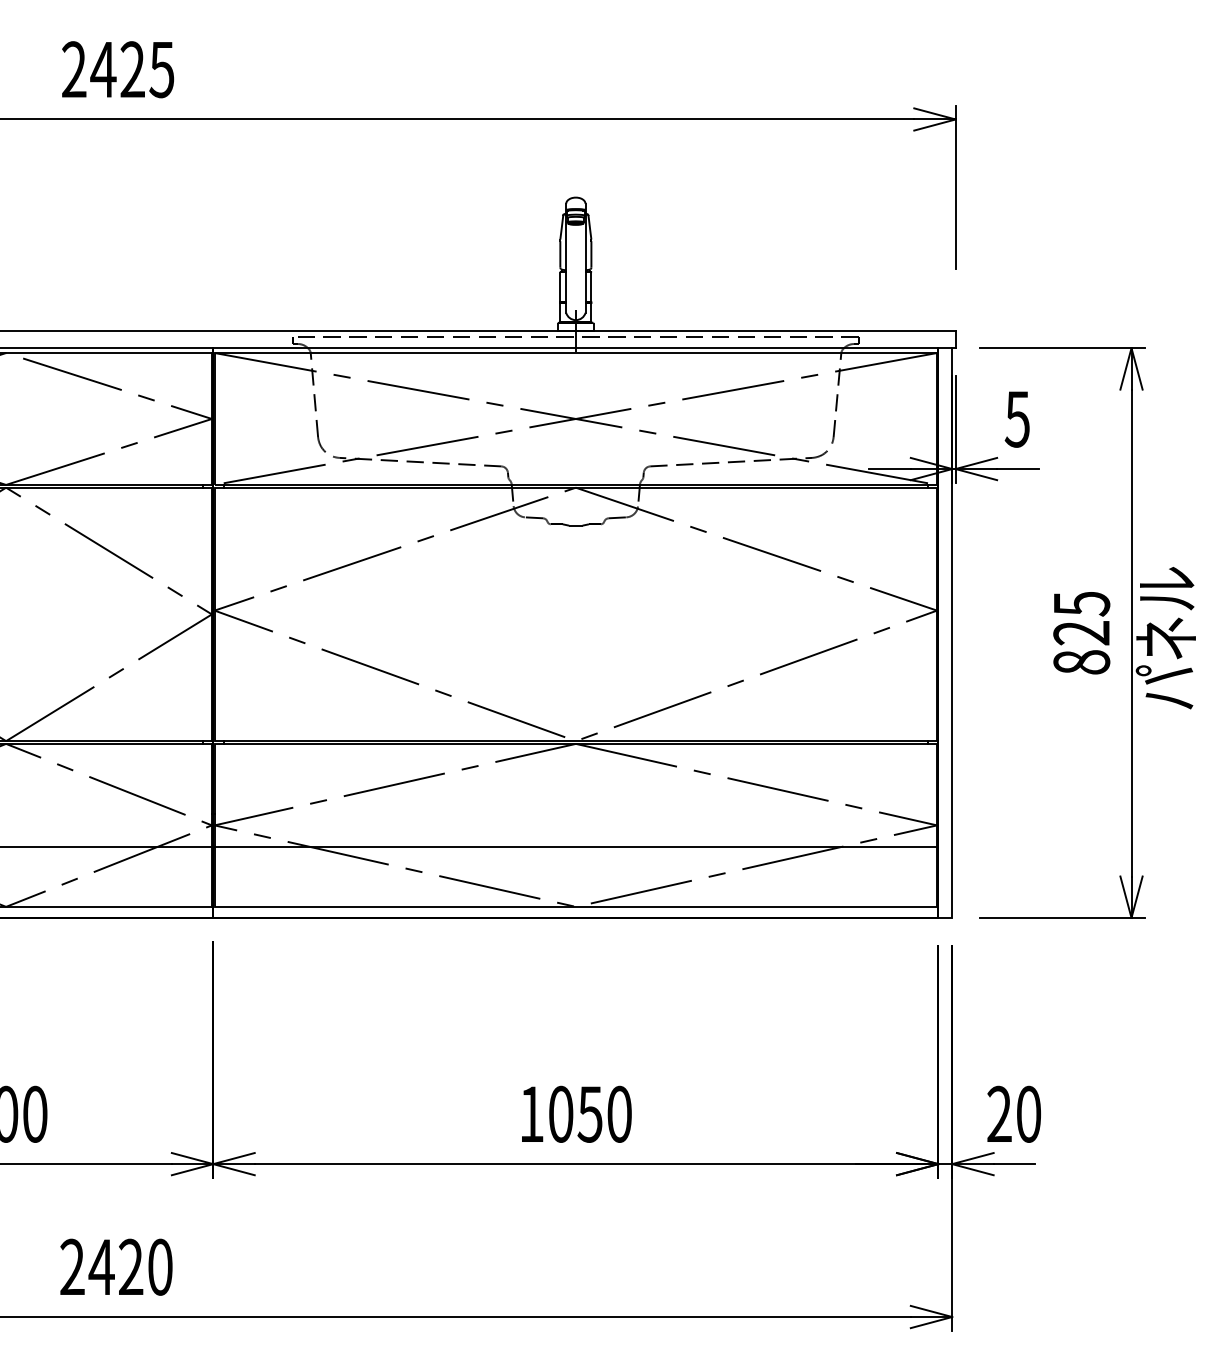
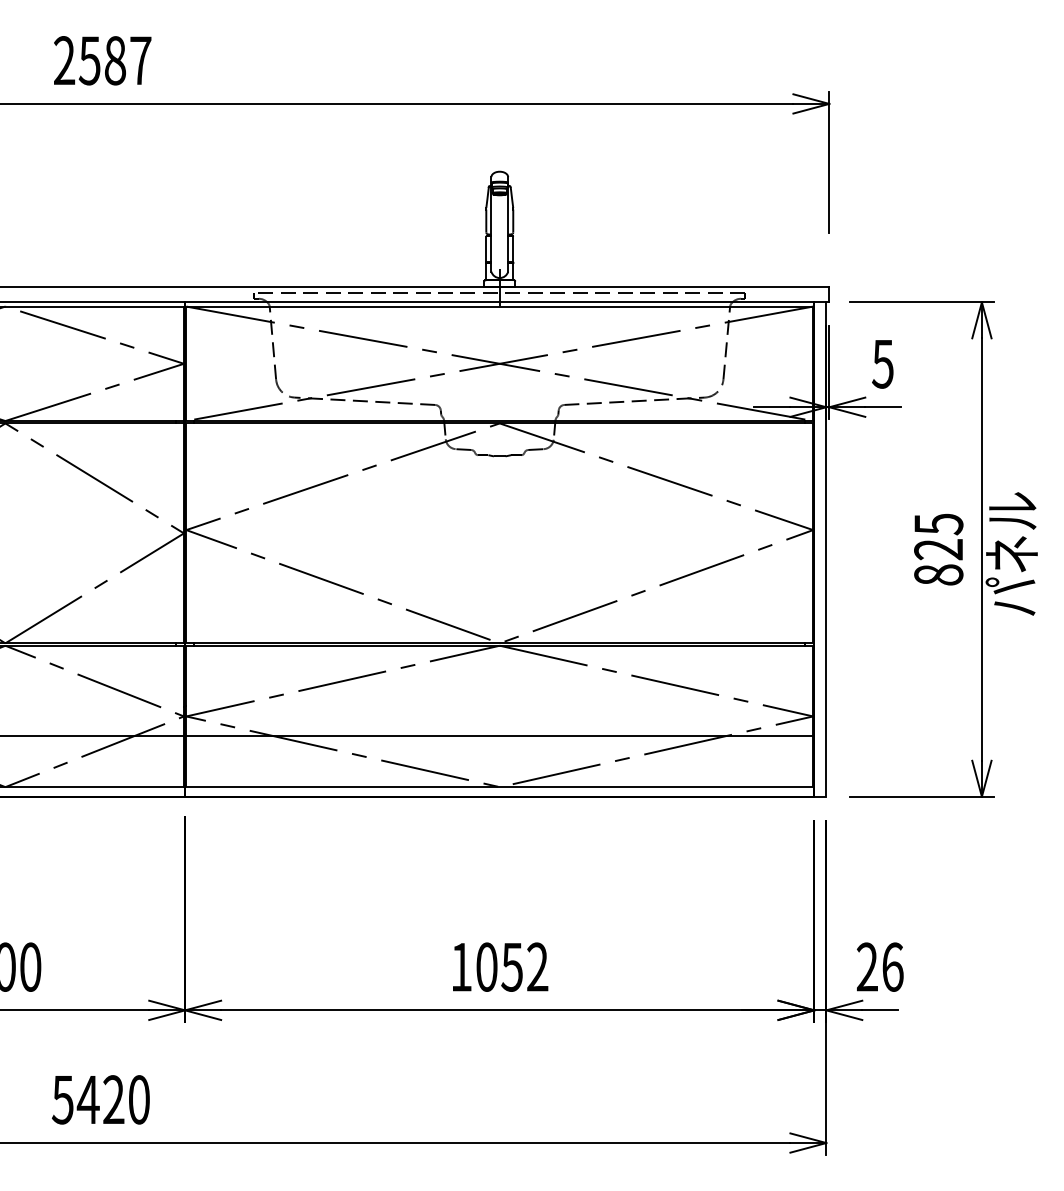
text: (132, 69) -> (115, 60), 2425 -> 2587
text: (619, 1113) -> (537, 966), 1050 -> 1052
text: (1029, 1113) -> (893, 966), 20 -> 26
text: (71, 1266) -> (62, 1099), 2420 -> 5420

